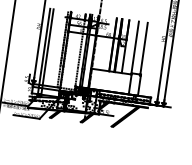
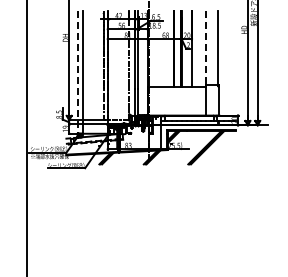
line: (134, 48) -> (205, 49), solid -> dashed
line: (43, 51) -> (77, 72), solid -> dashed

